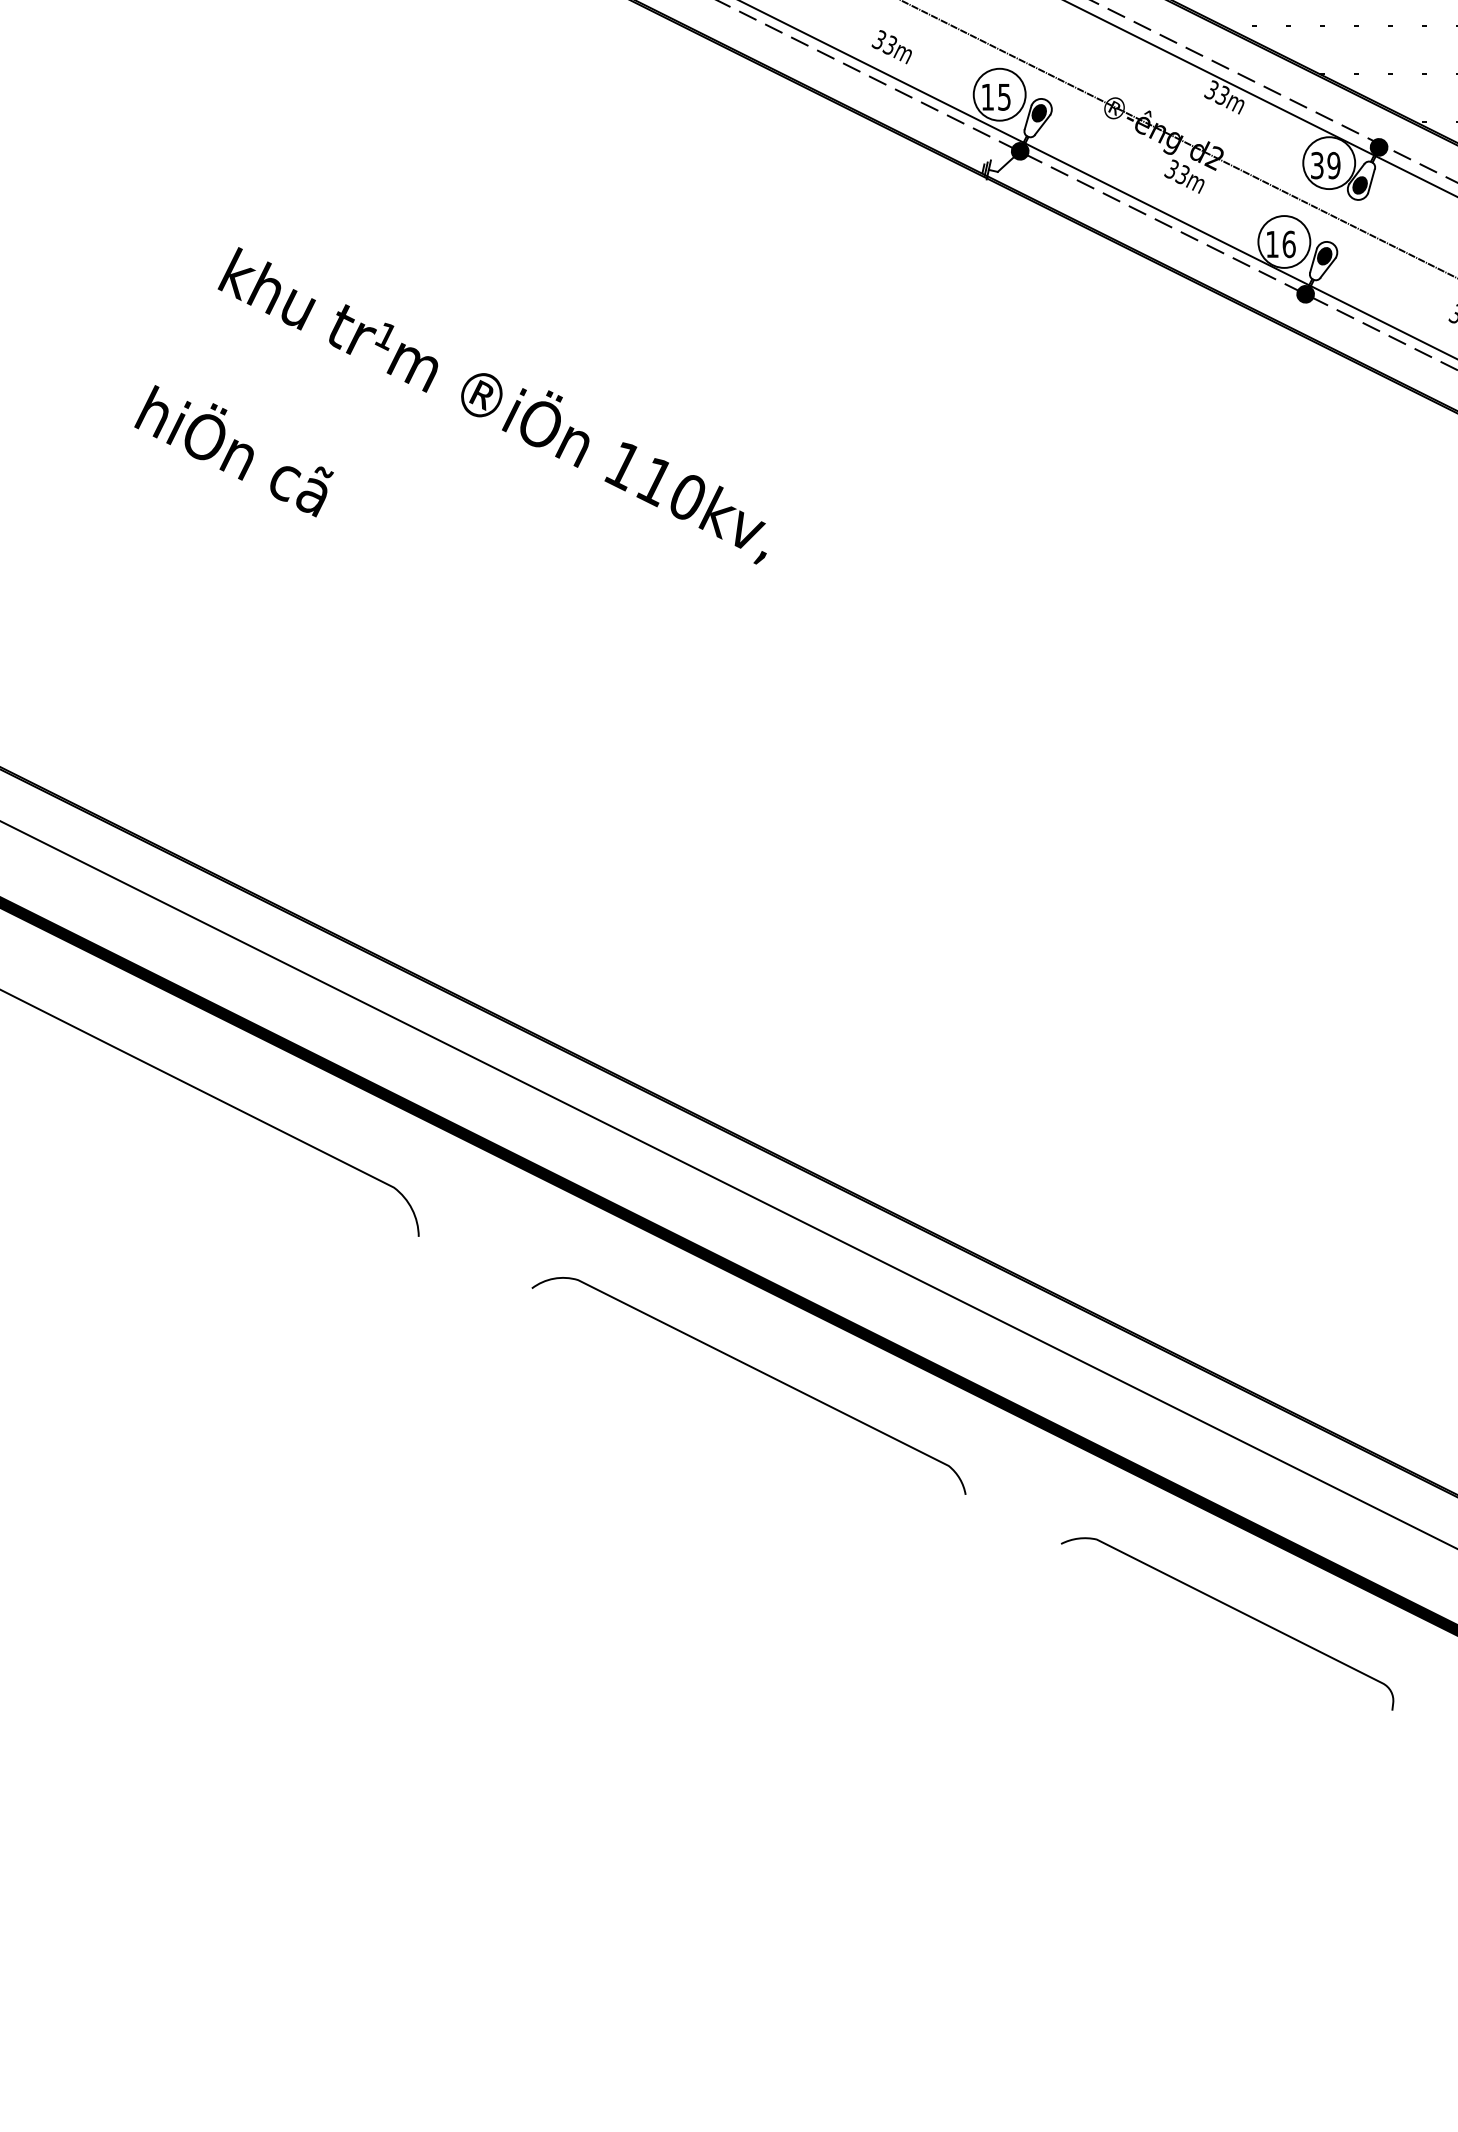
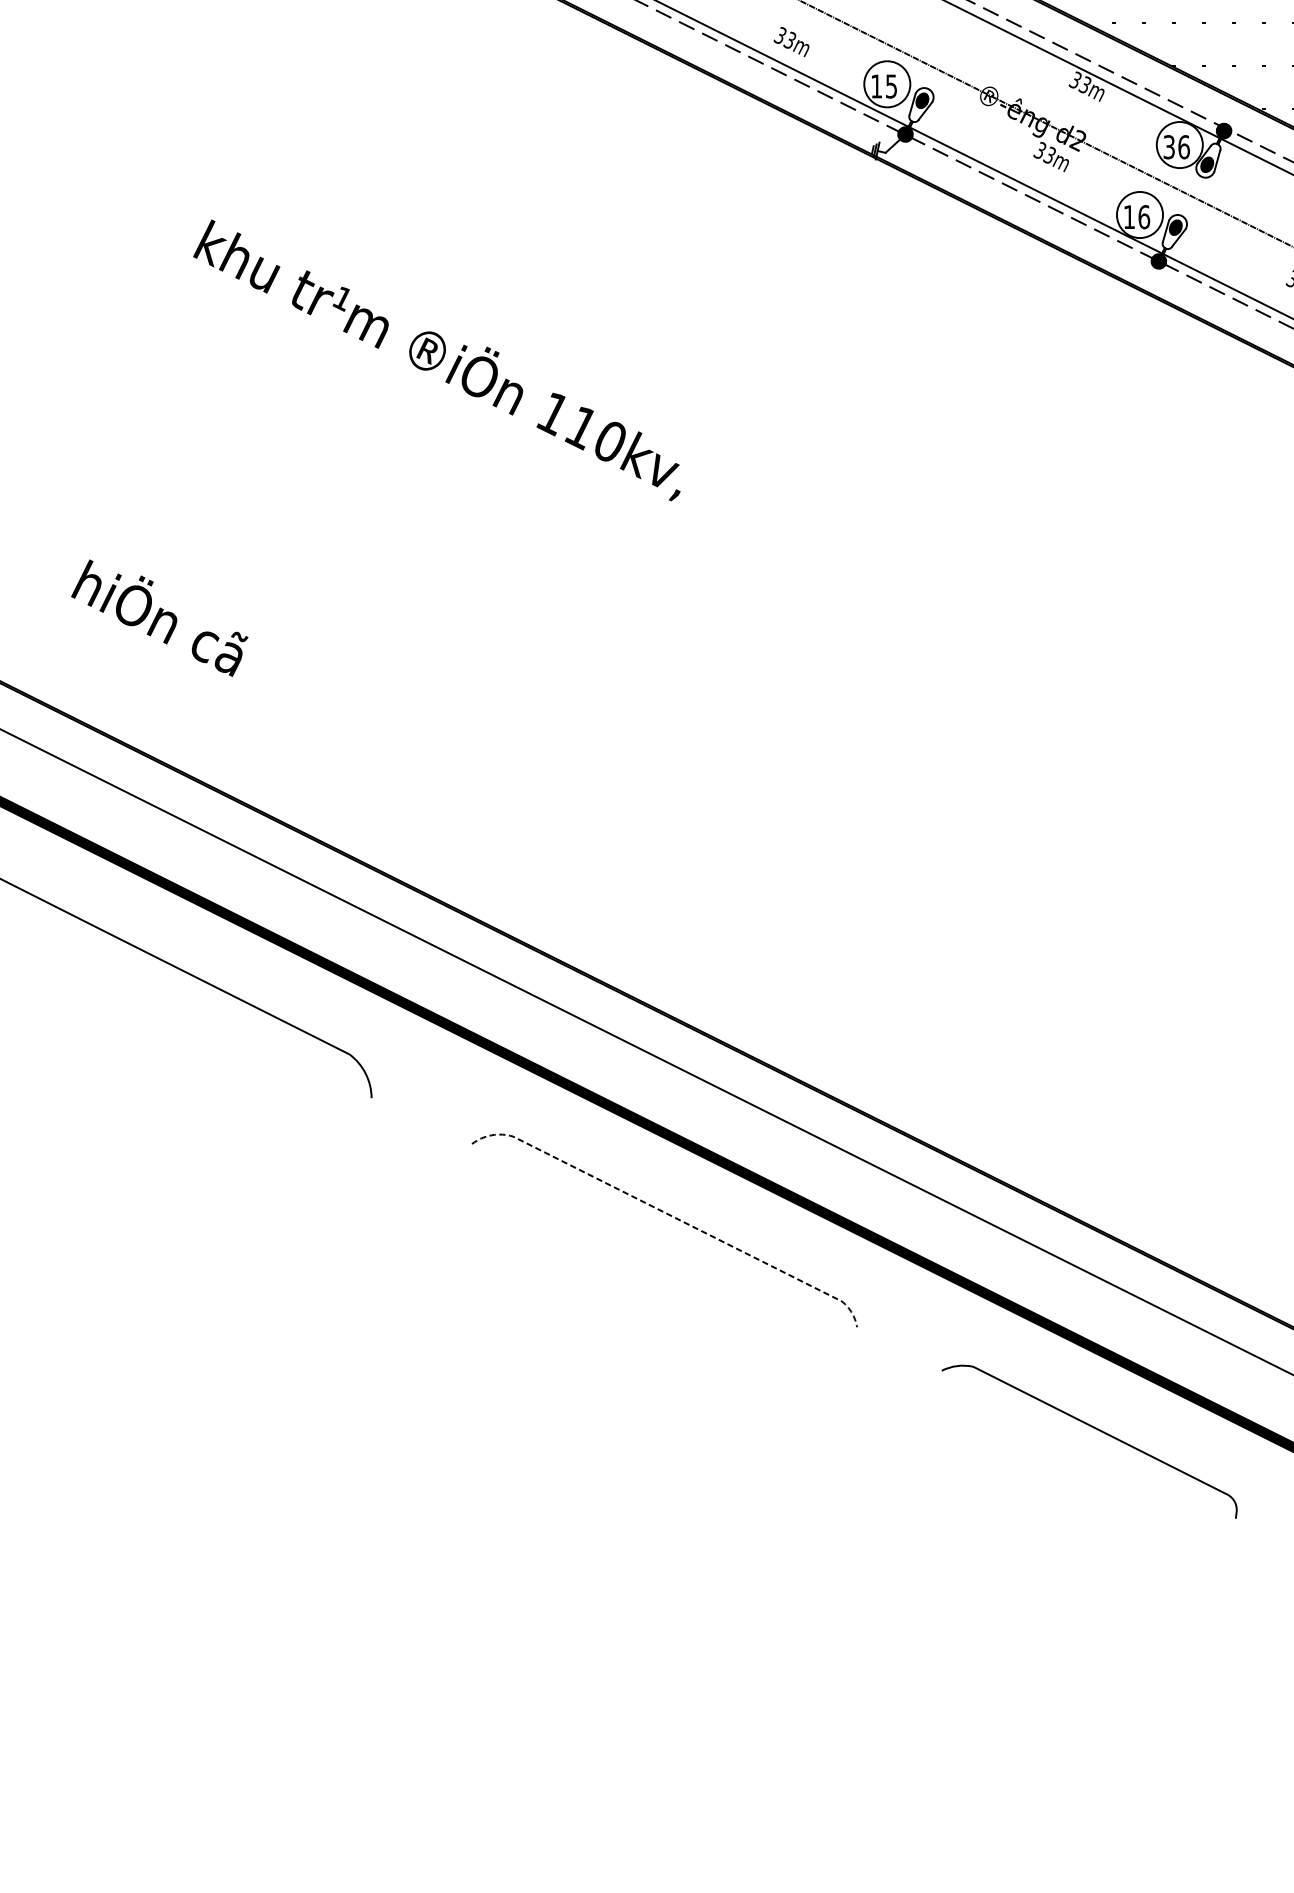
text: (1333, 165) -> (1183, 147), 39 -> 36
text: (233, 451) -> (159, 618), moved
line: (753, 1367) -> (668, 1214), solid -> dashed

